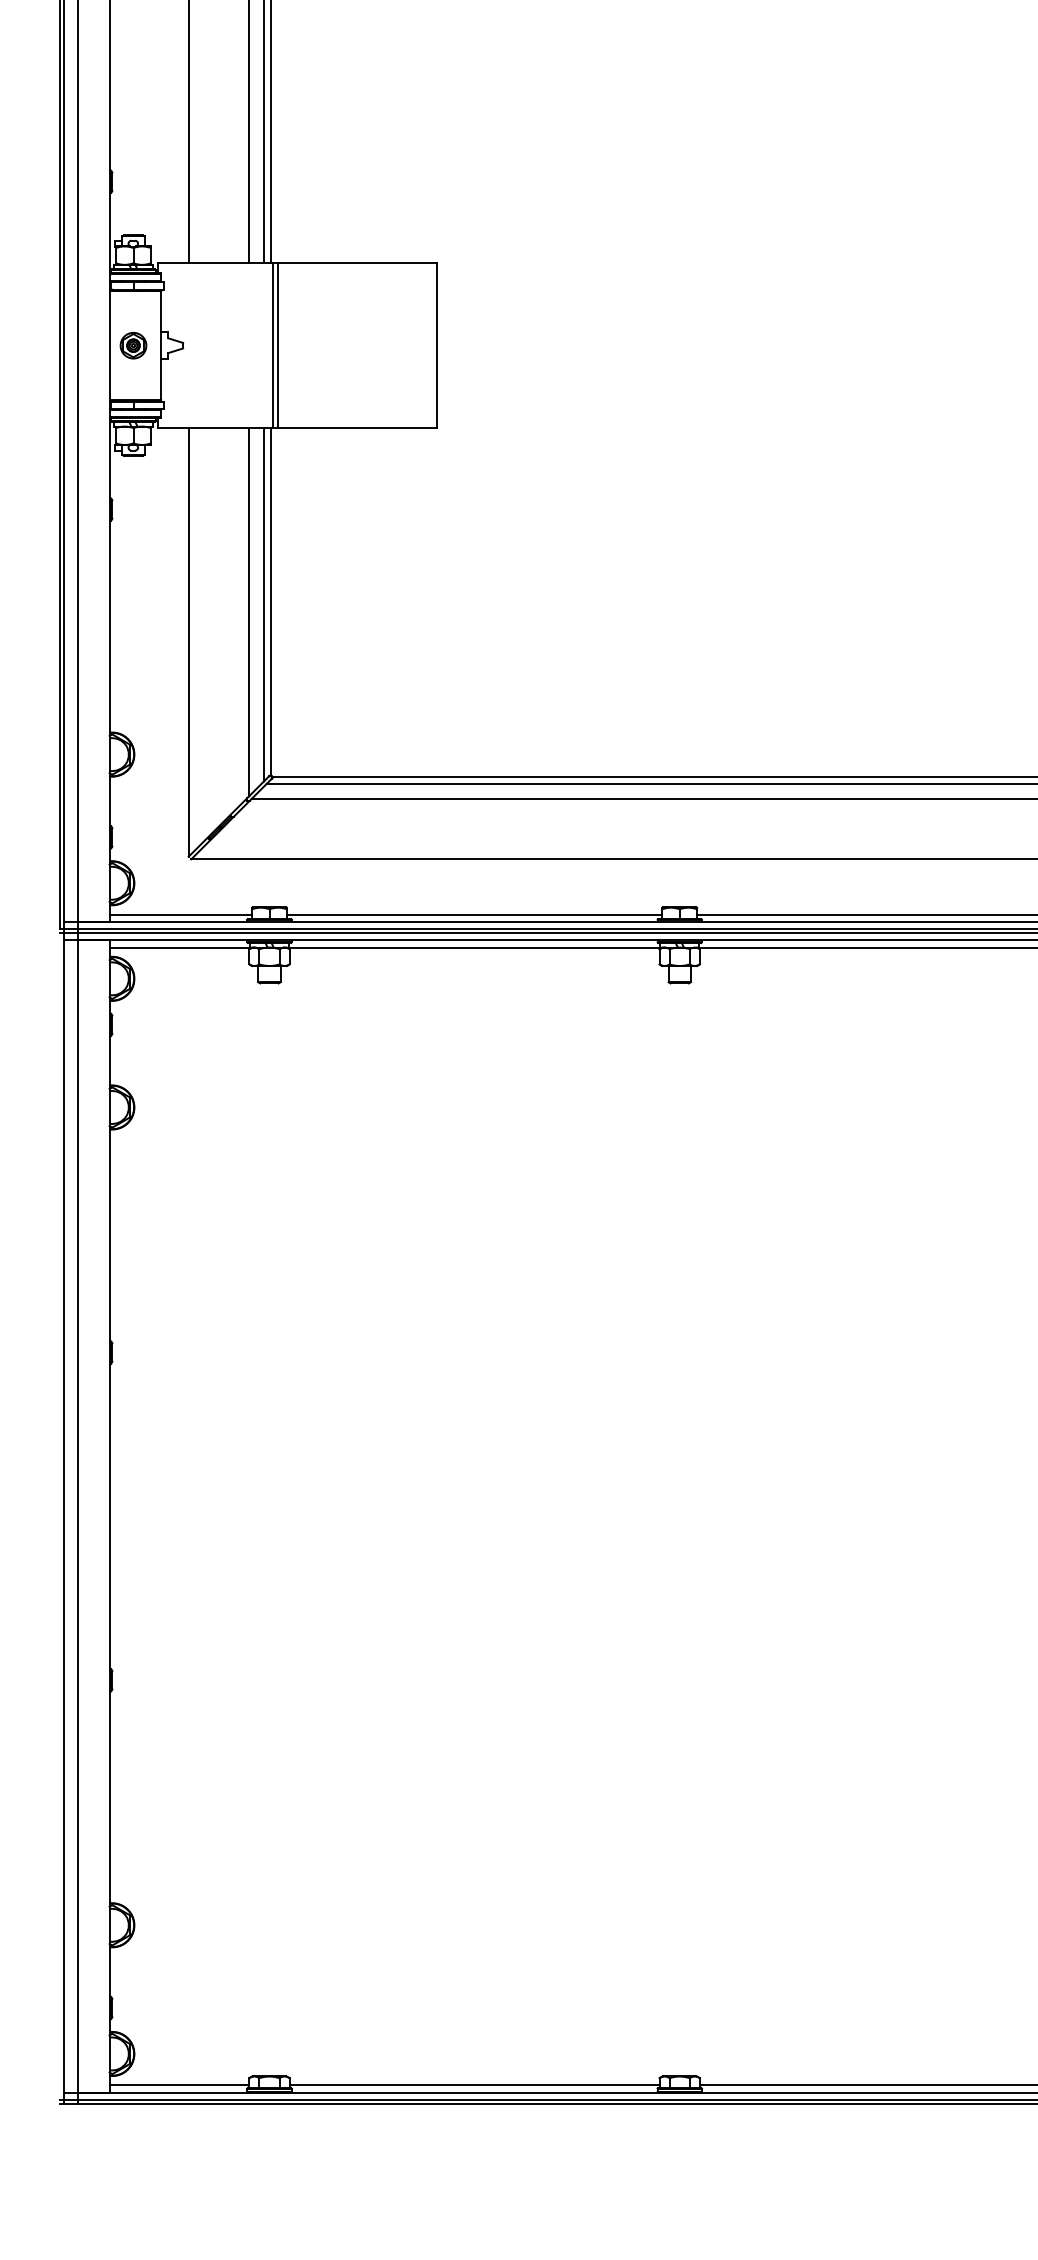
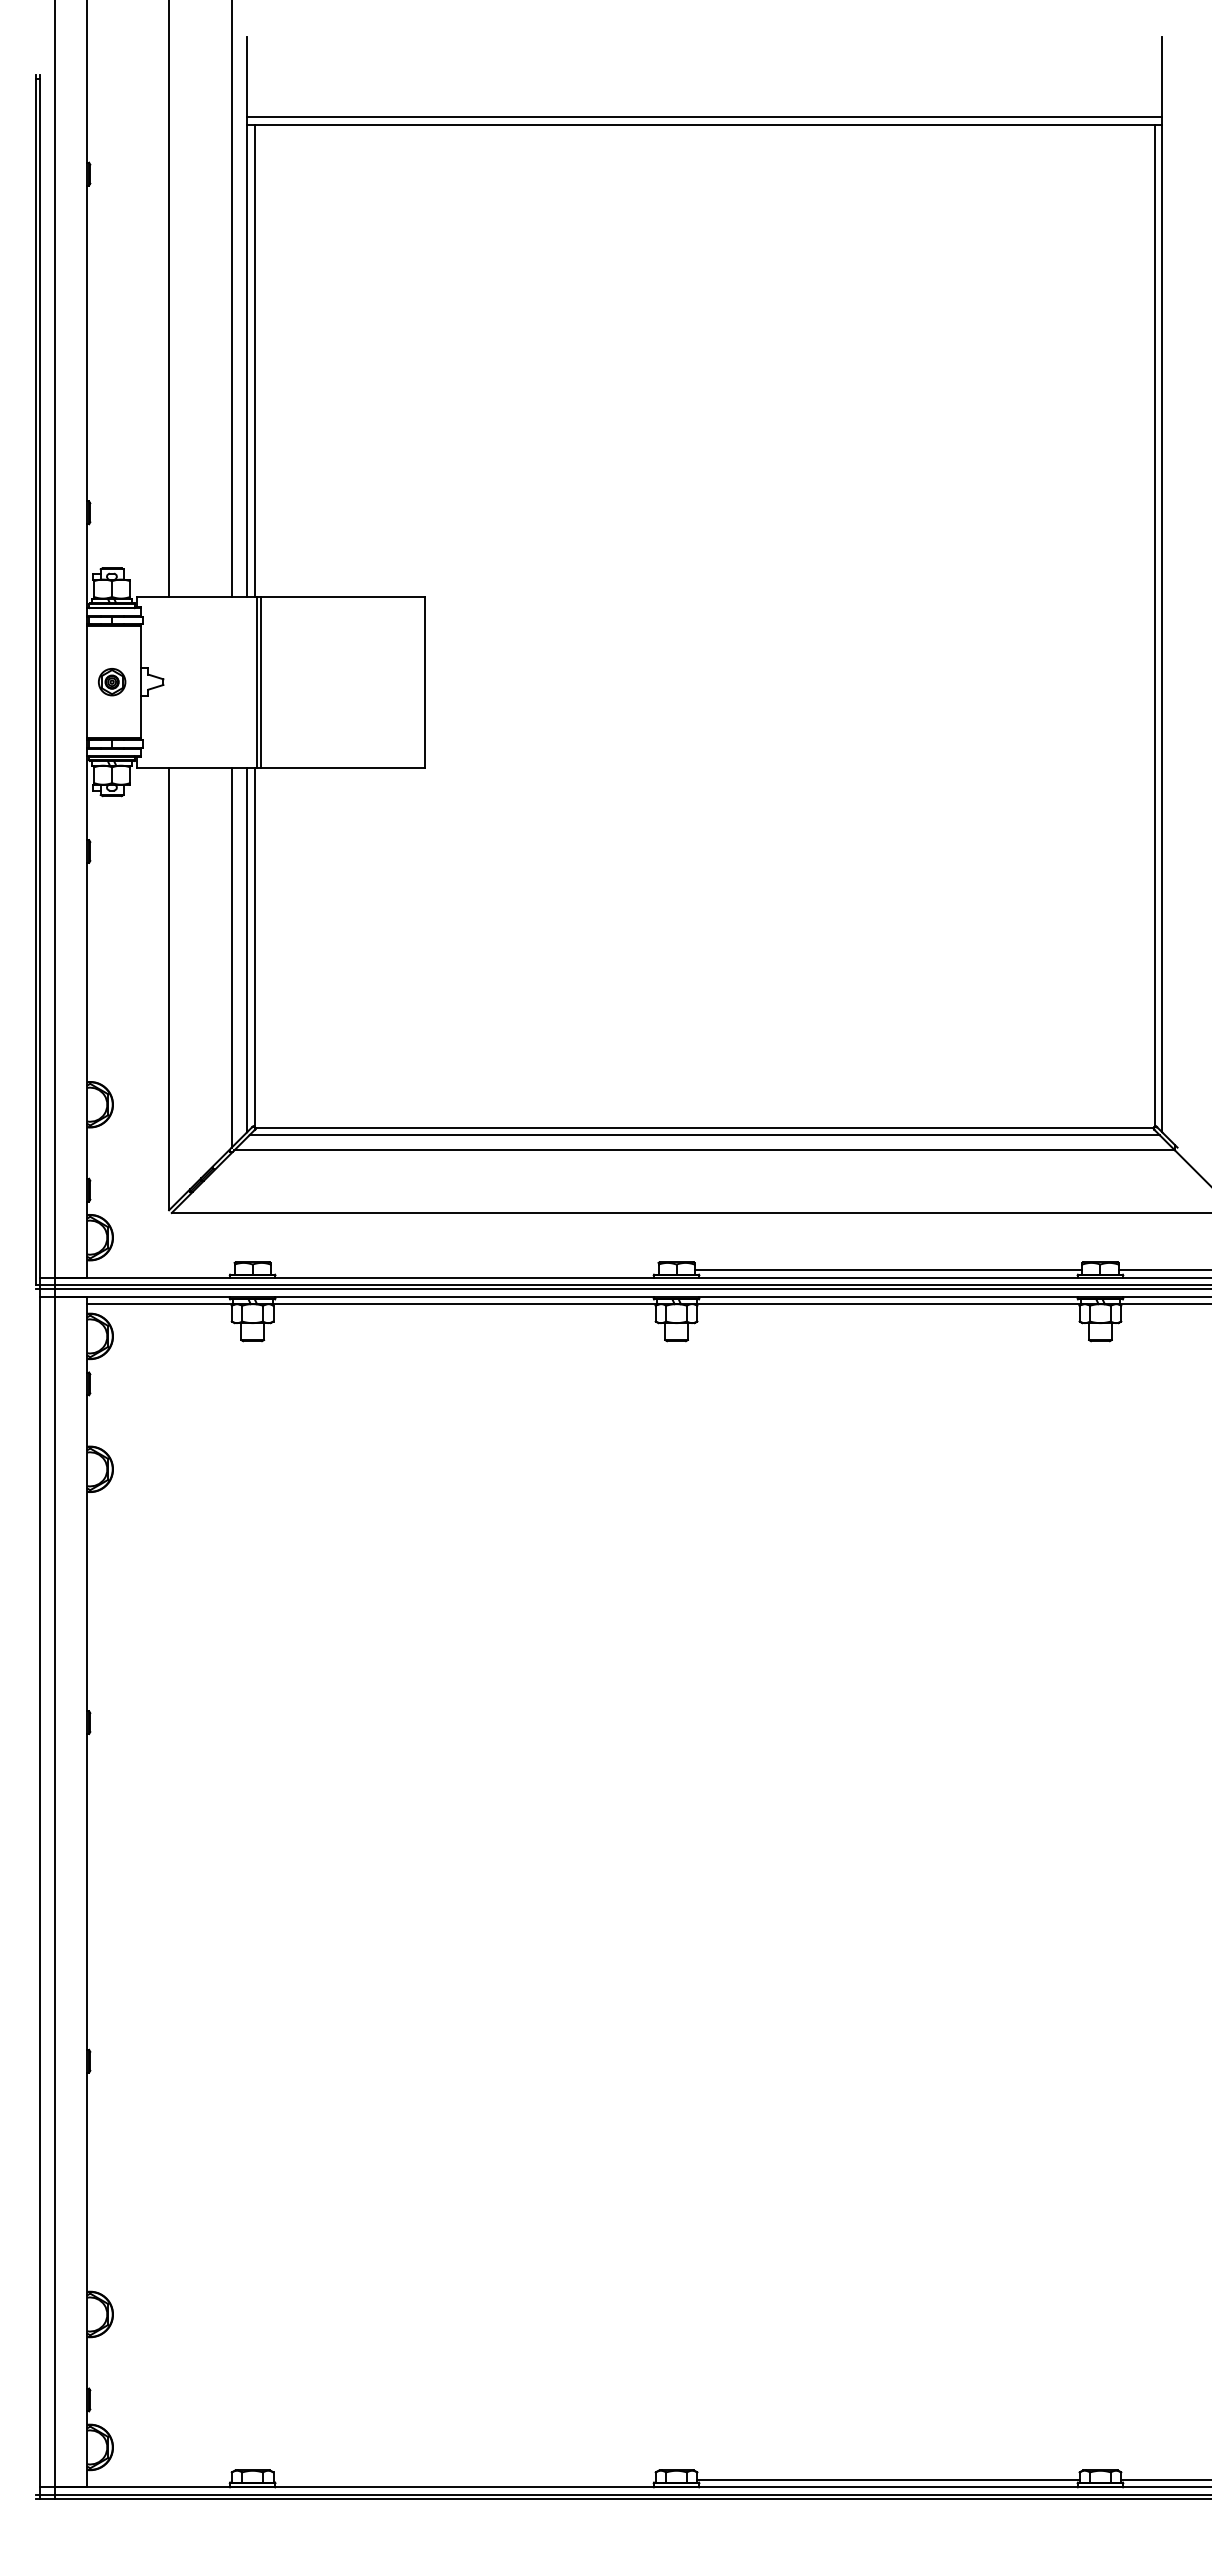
line: (180, 914) -> (160, 1269), removed
line: (474, 914) -> (464, 1269), removed
line: (179, 2084) -> (159, 2479), removed
line: (474, 2084) -> (464, 2479), removed

